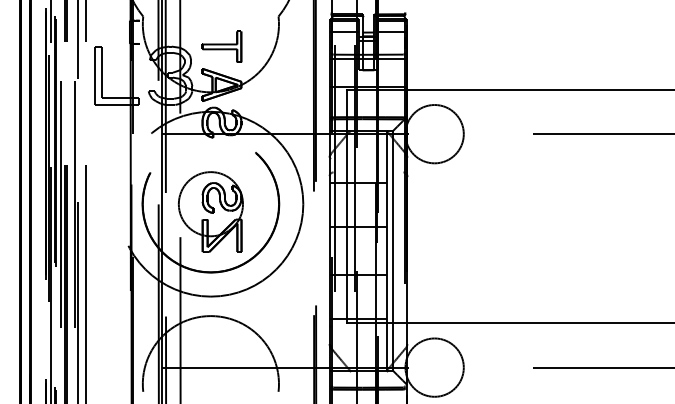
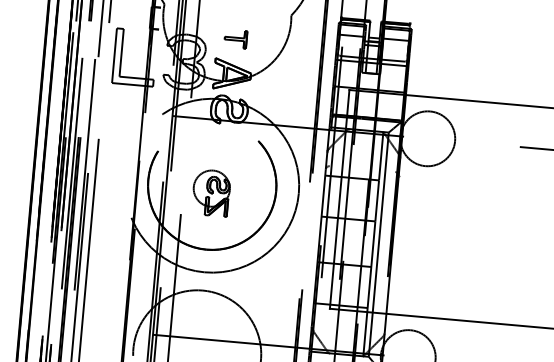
part: (221, 46) -> (235, 38), size x0.6
part: (210, 211) -> (211, 192), size x0.6

